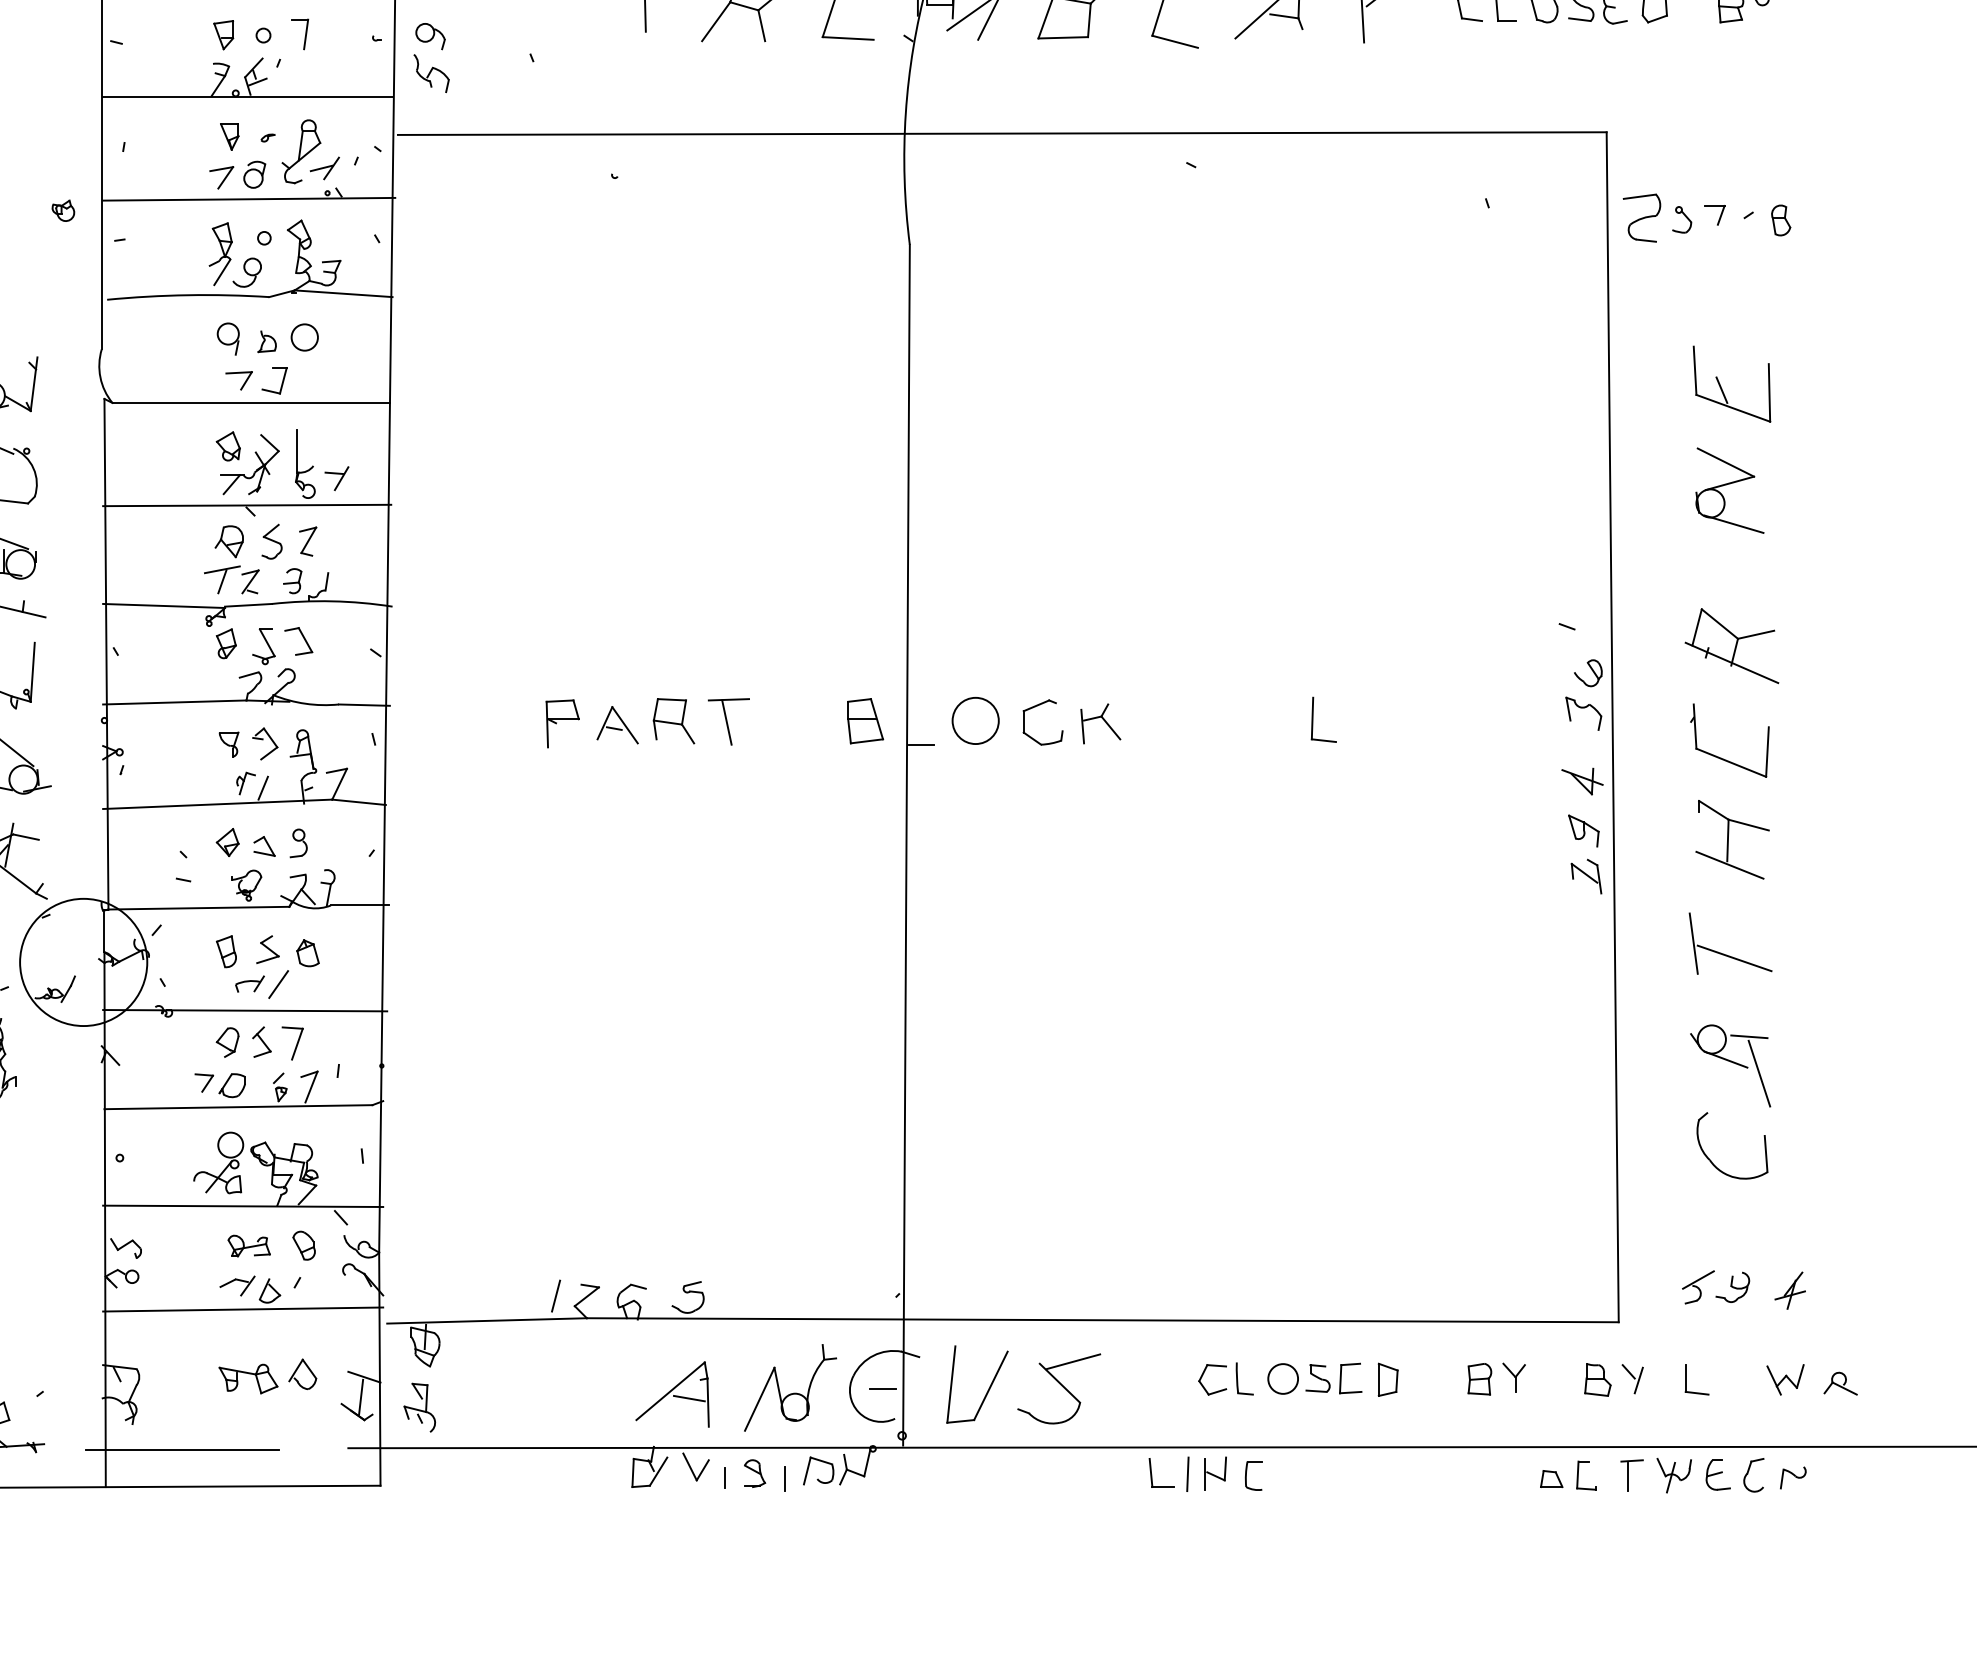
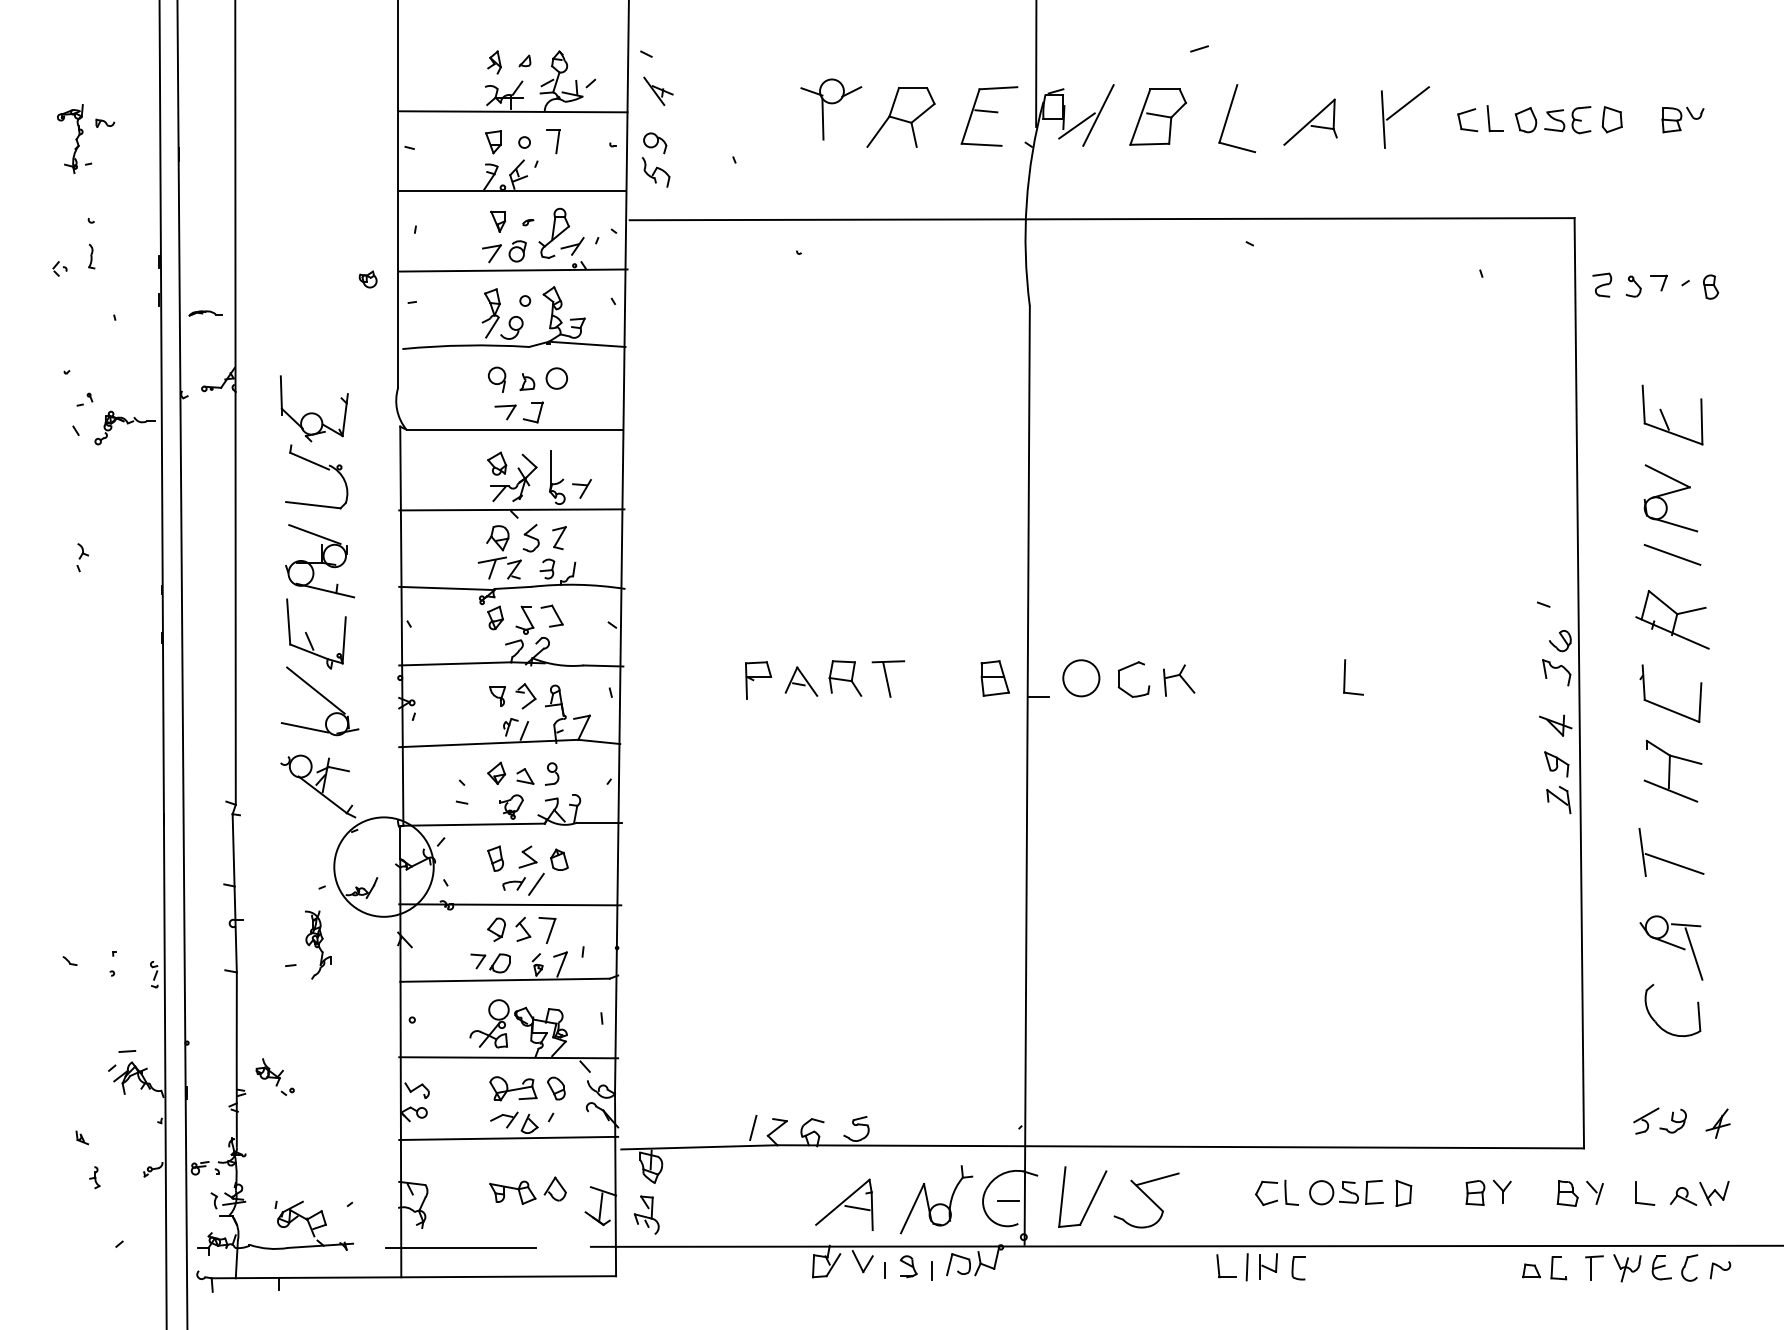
part: (1642, 217) -> (1602, 284), size x0.62
line: (1731, 562) -> (1672, 554), added
part: (249, 1245) -> (513, 1088), size x1.43
part: (1840, 1383) -> (1683, 1196), moved

